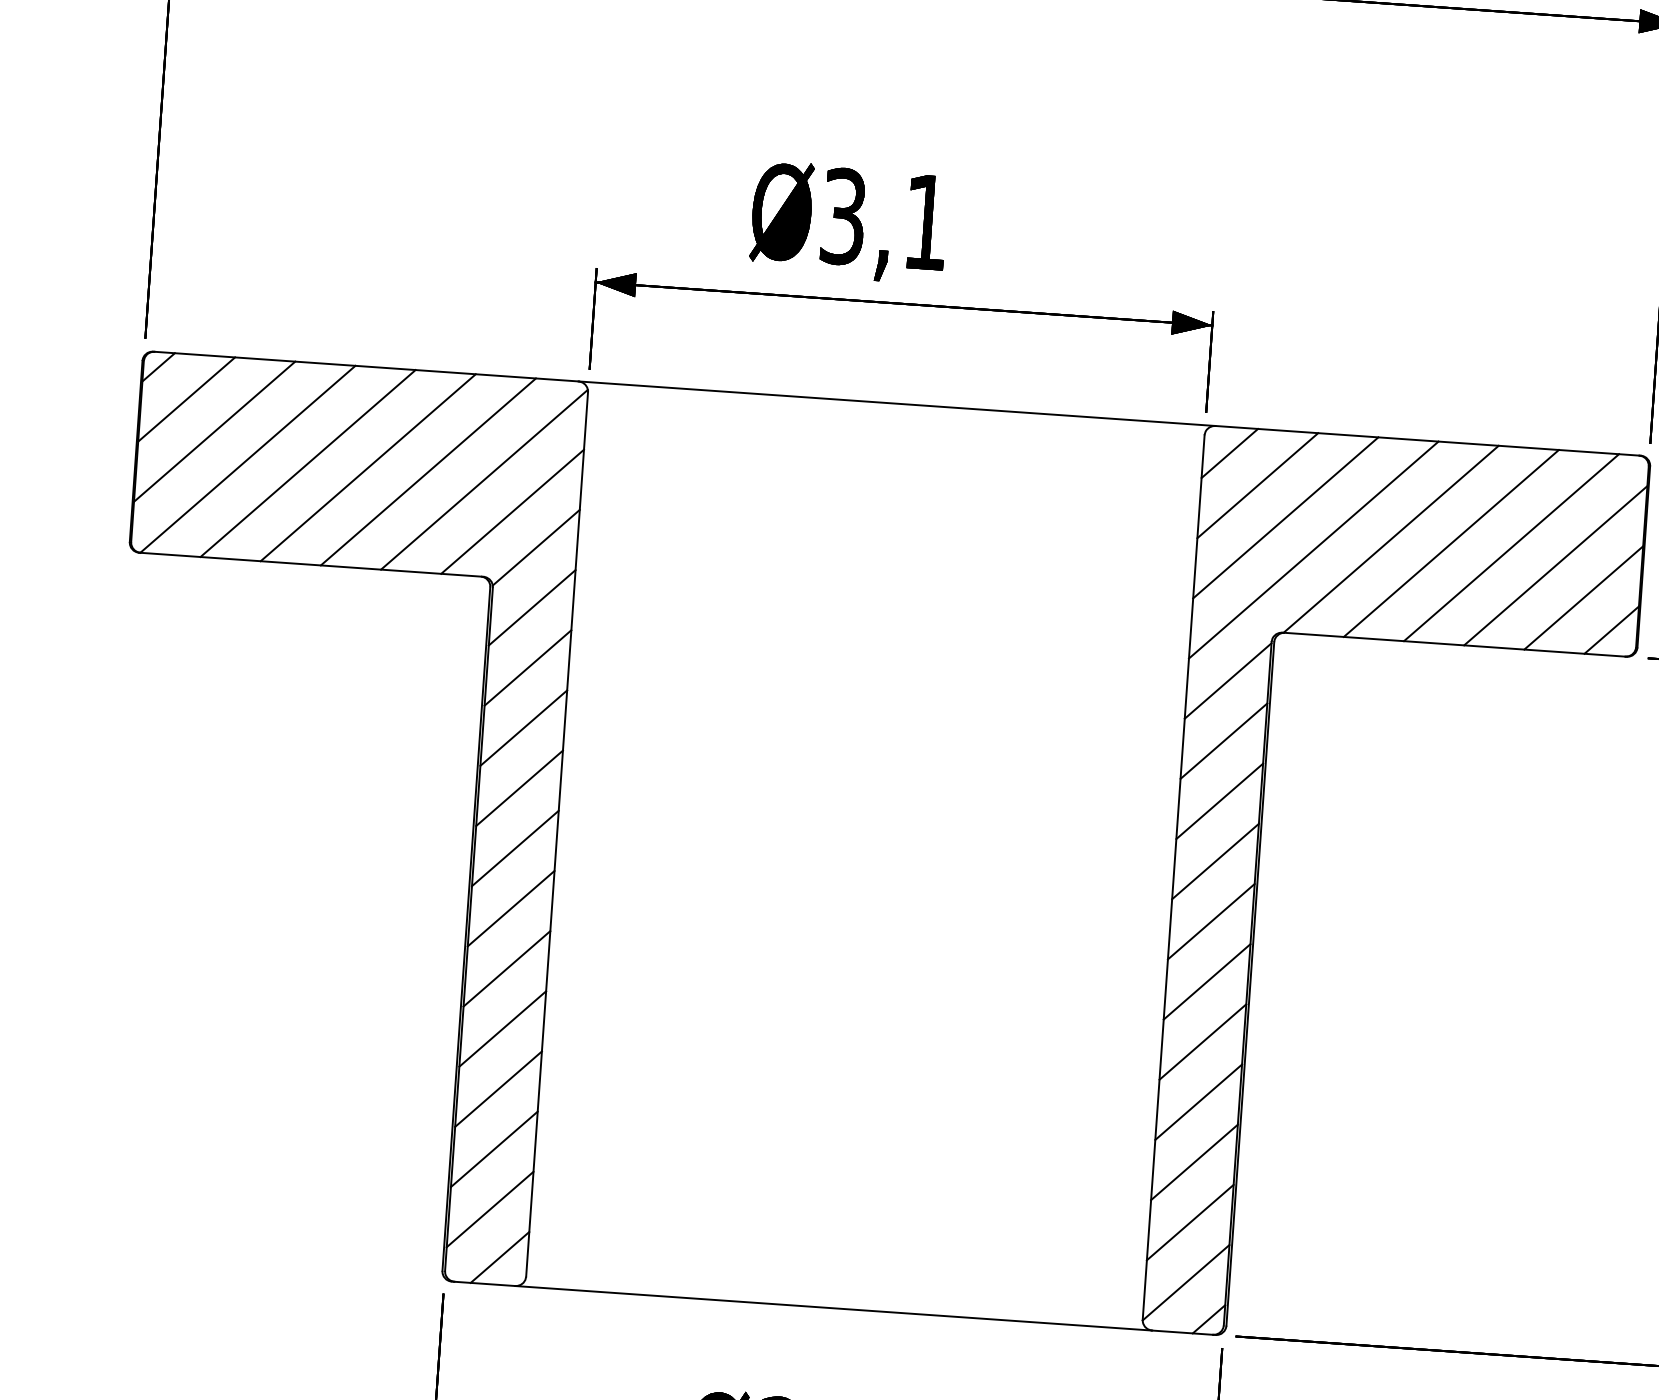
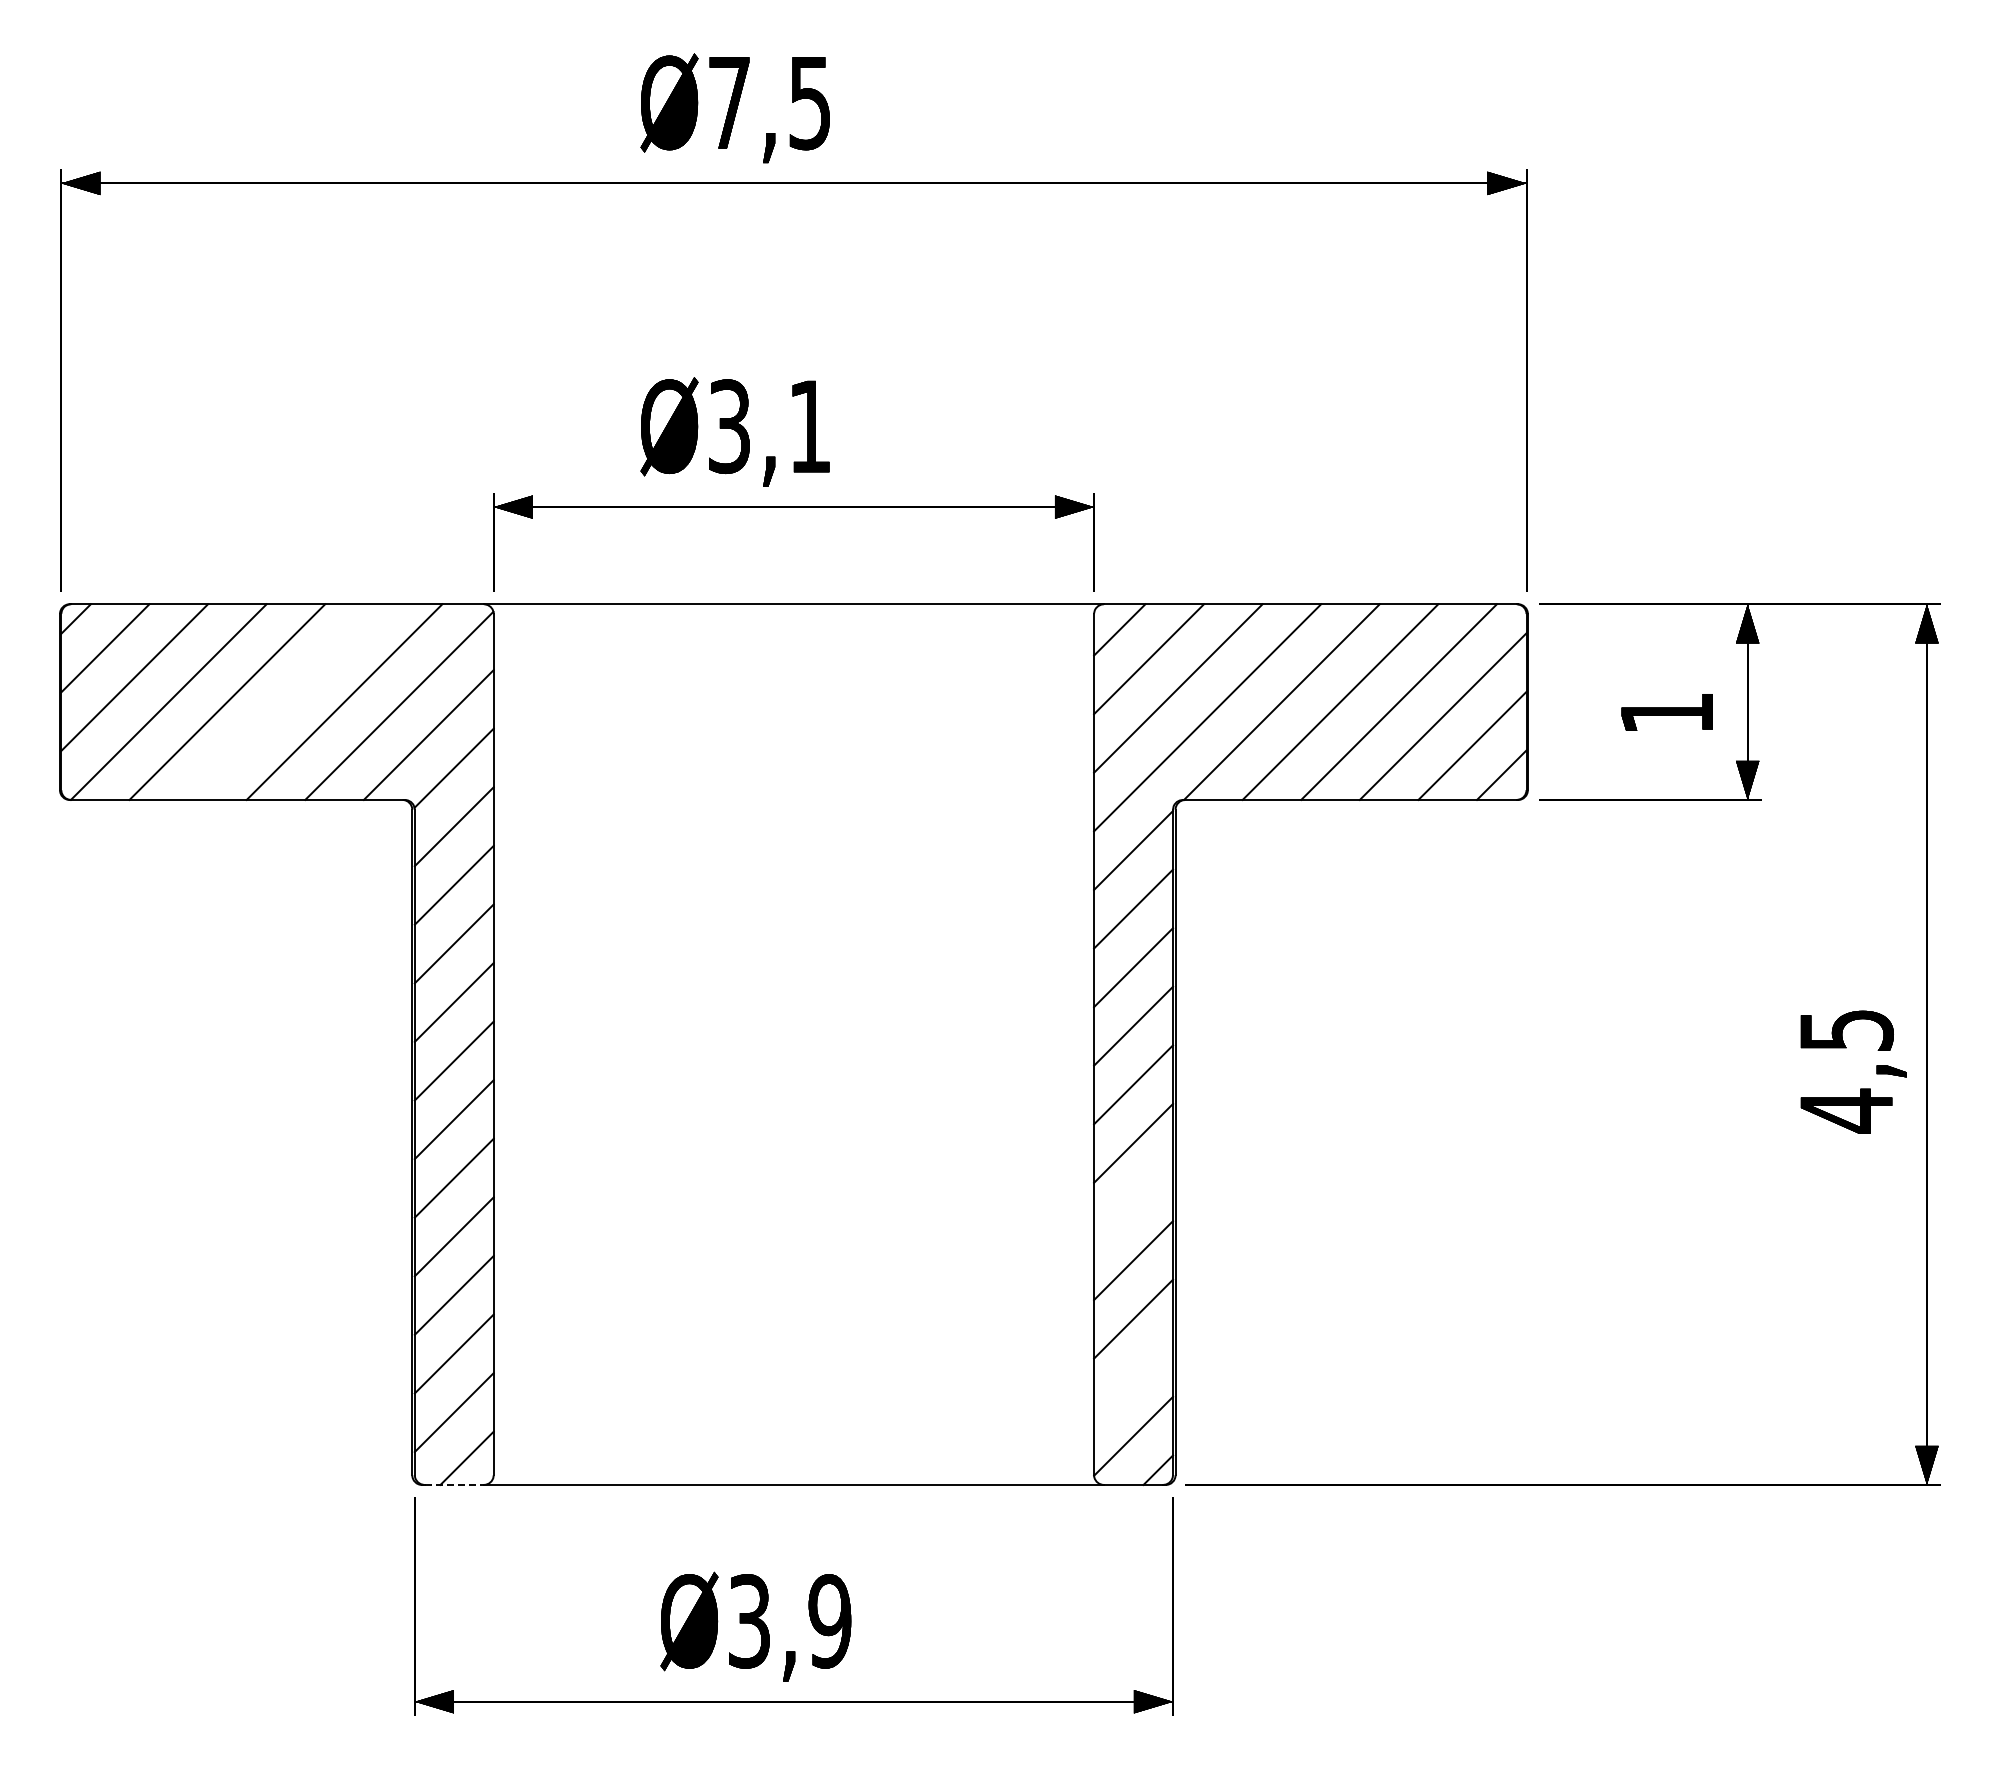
line: (367, 467) -> (285, 701), removed
line: (1202, 1041) -> (1133, 1201), removed
line: (1190, 1222) -> (1133, 1377), removed
line: (485, 1283) -> (454, 1484), solid -> dashed

